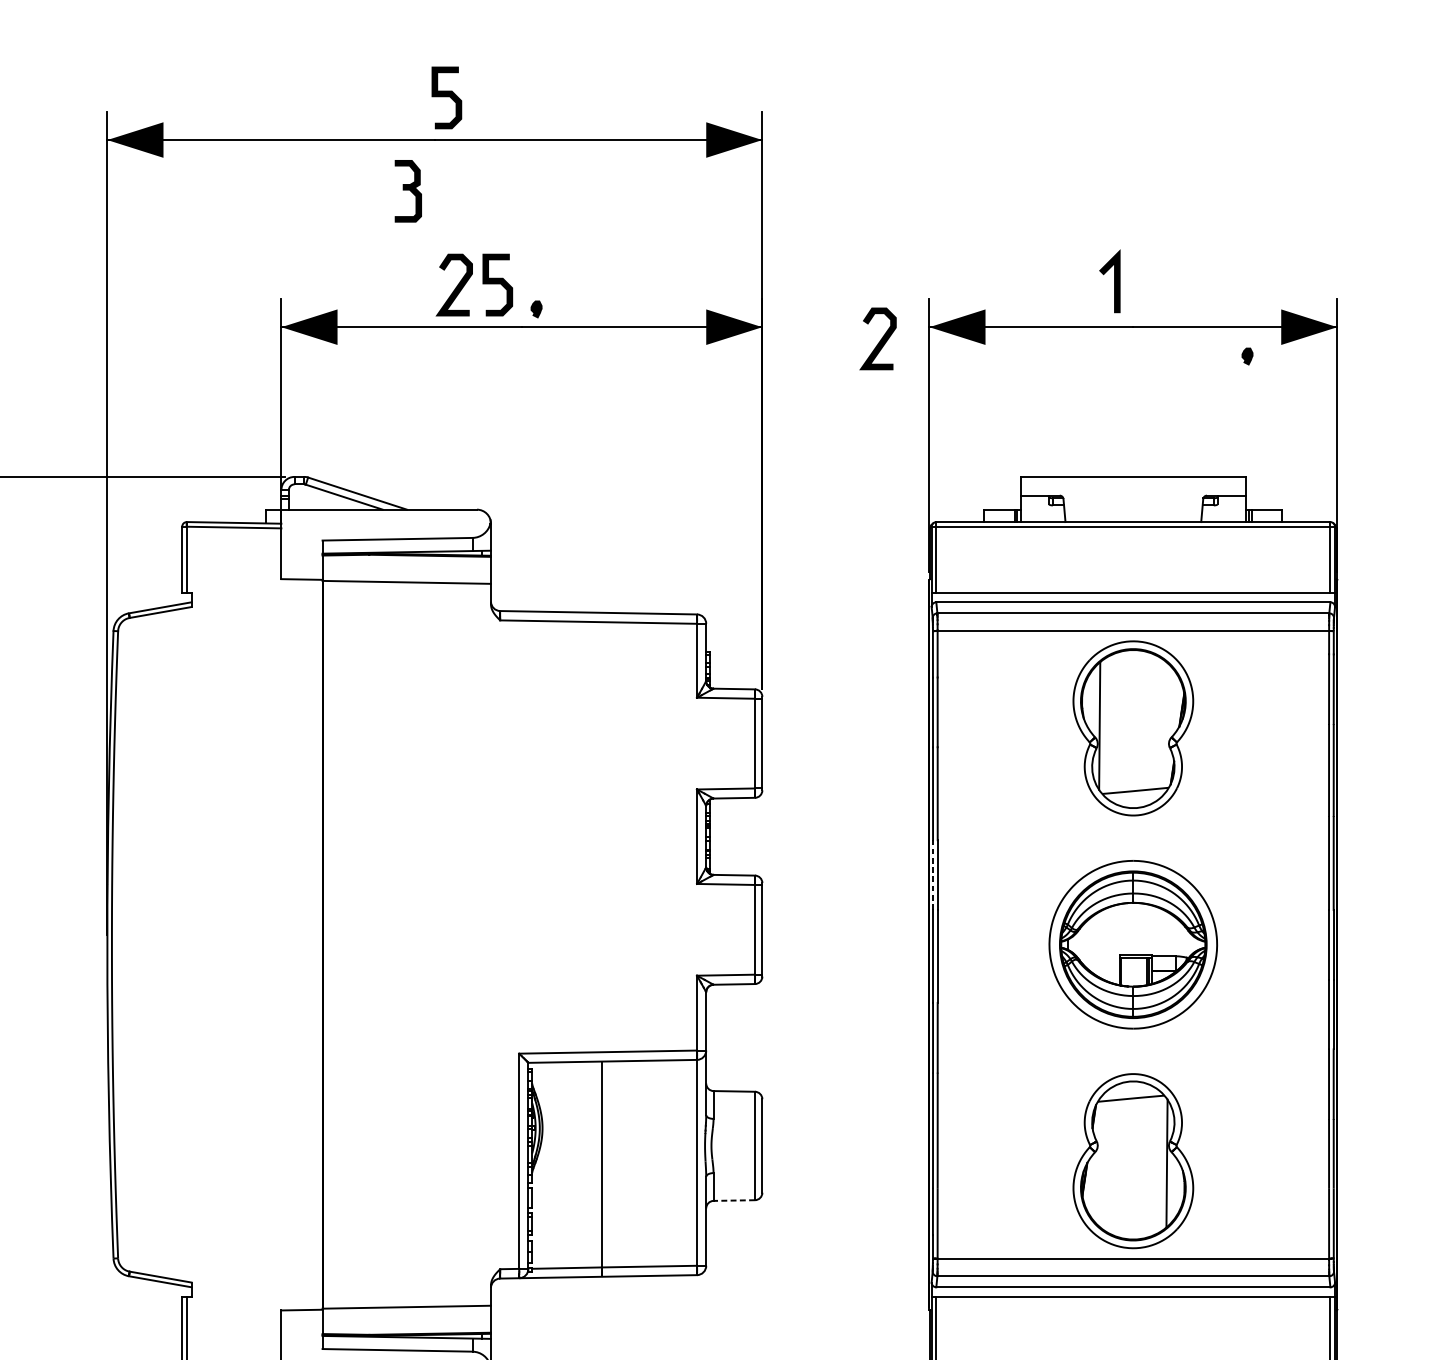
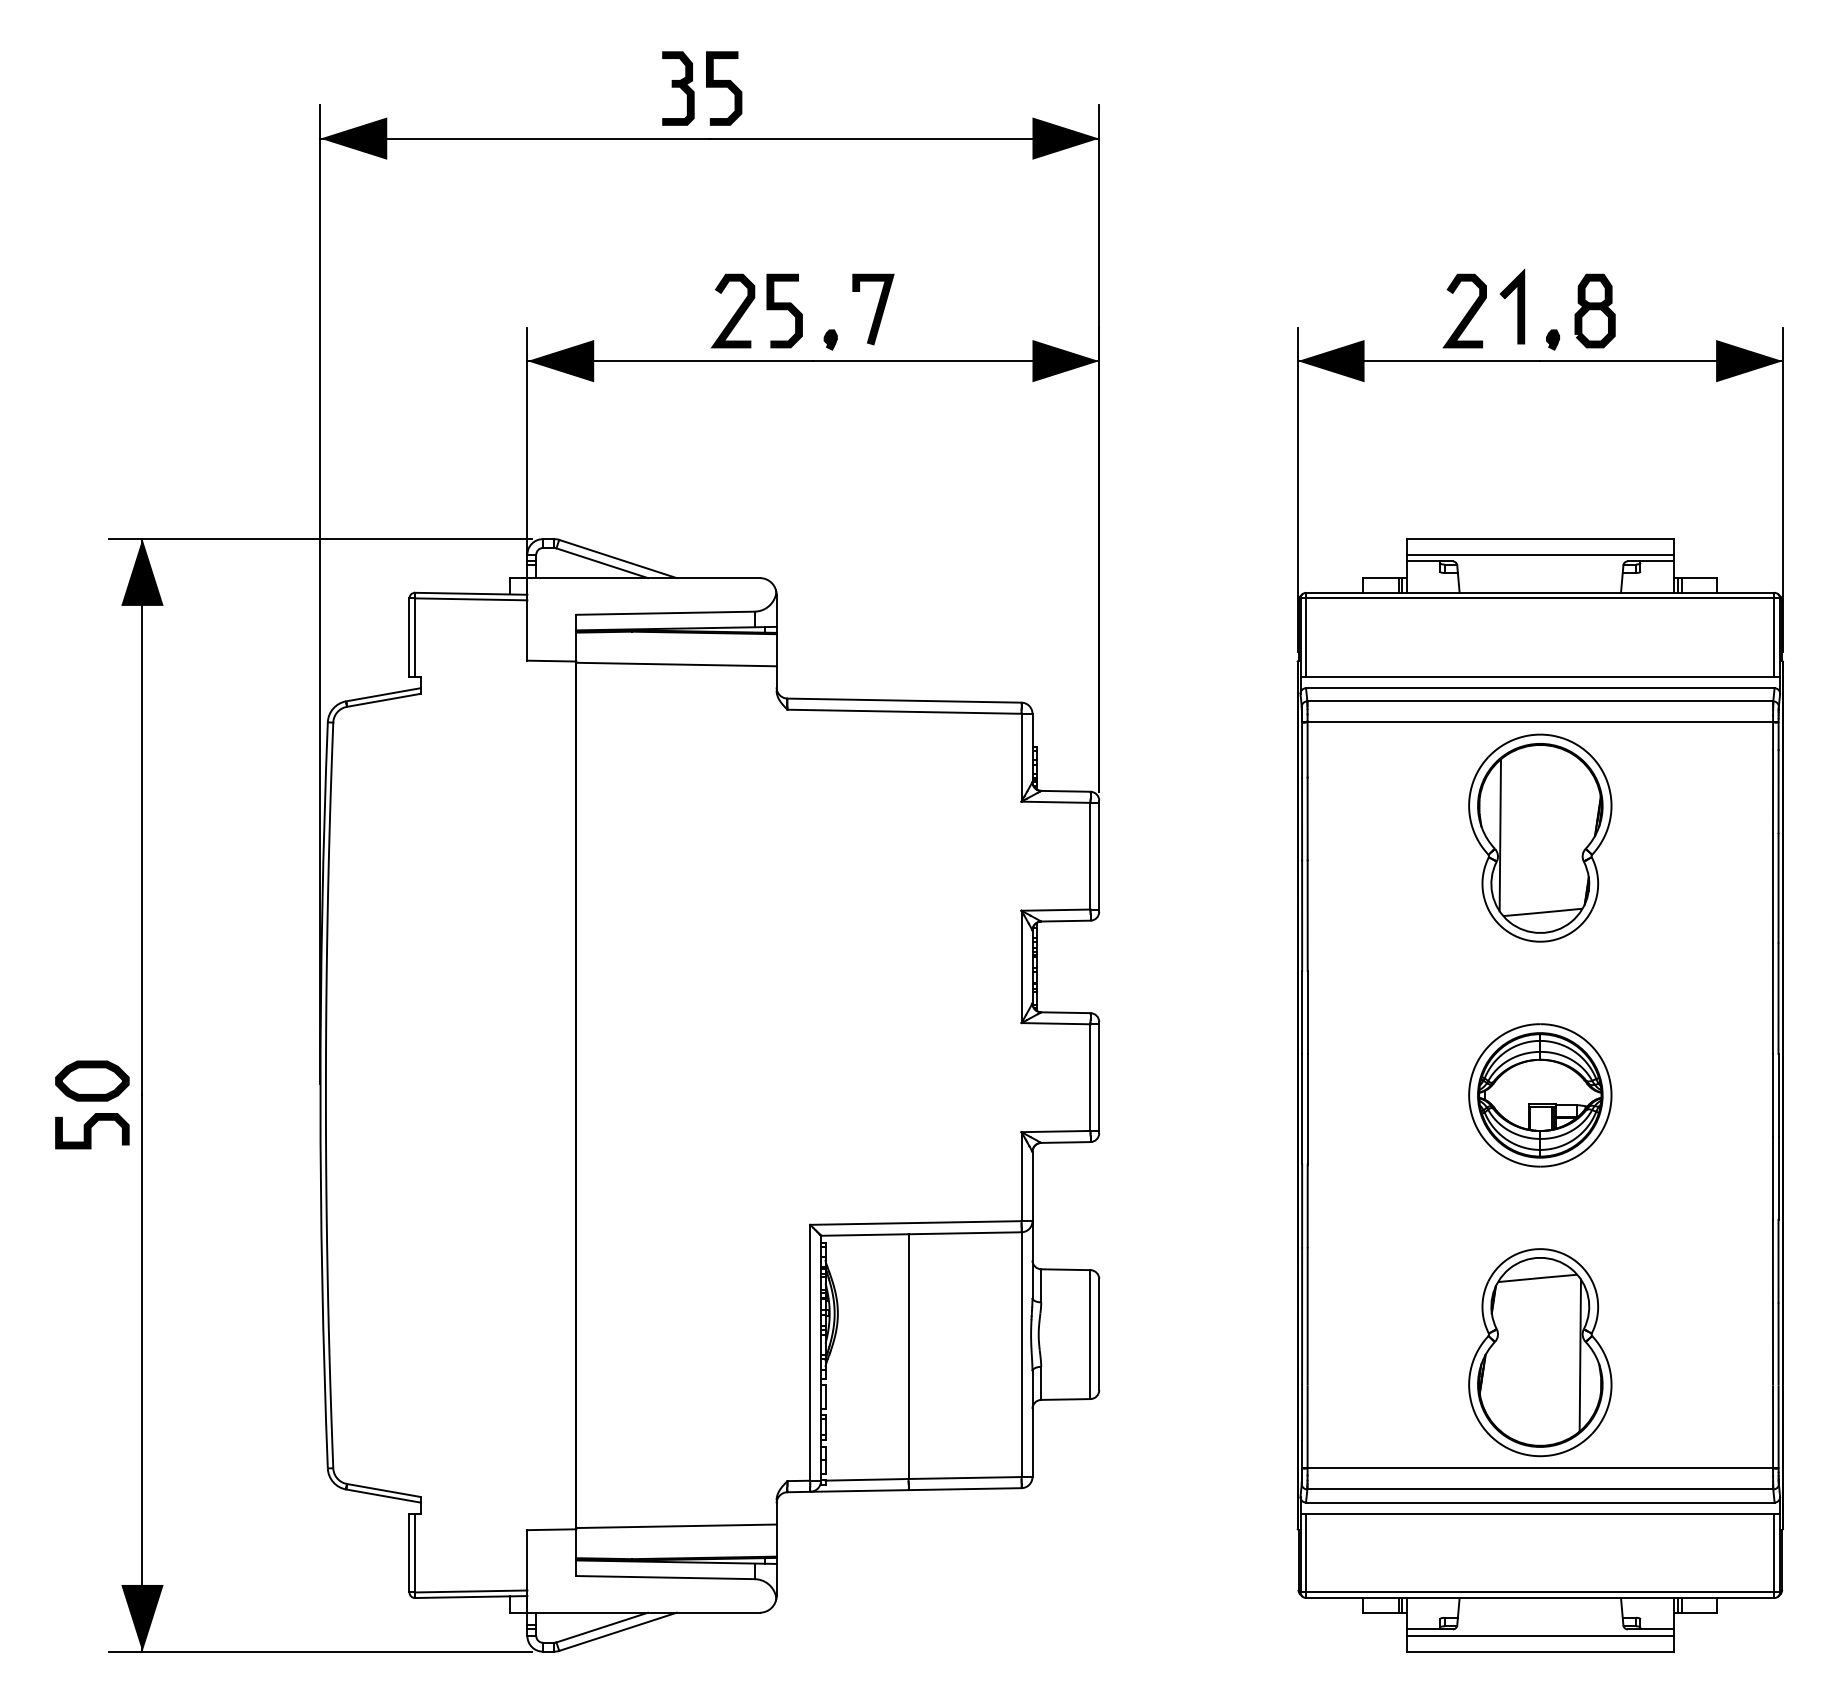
part: (408, 191) -> (678, 88), moved
line: (575, 283) -> (876, 309), added
part: (1178, 284) -> (1594, 310), added
curve: (880, 340) -> (1467, 312), moved
part: (1247, 356) -> (1552, 339), moved
line: (1132, 489) -> (1539, 554), added
line: (933, 875) -> (1302, 1012), dashed -> solid
part: (1133, 944) -> (1540, 1095), size x0.71
line: (733, 1200) -> (1065, 1399), dashed -> solid

